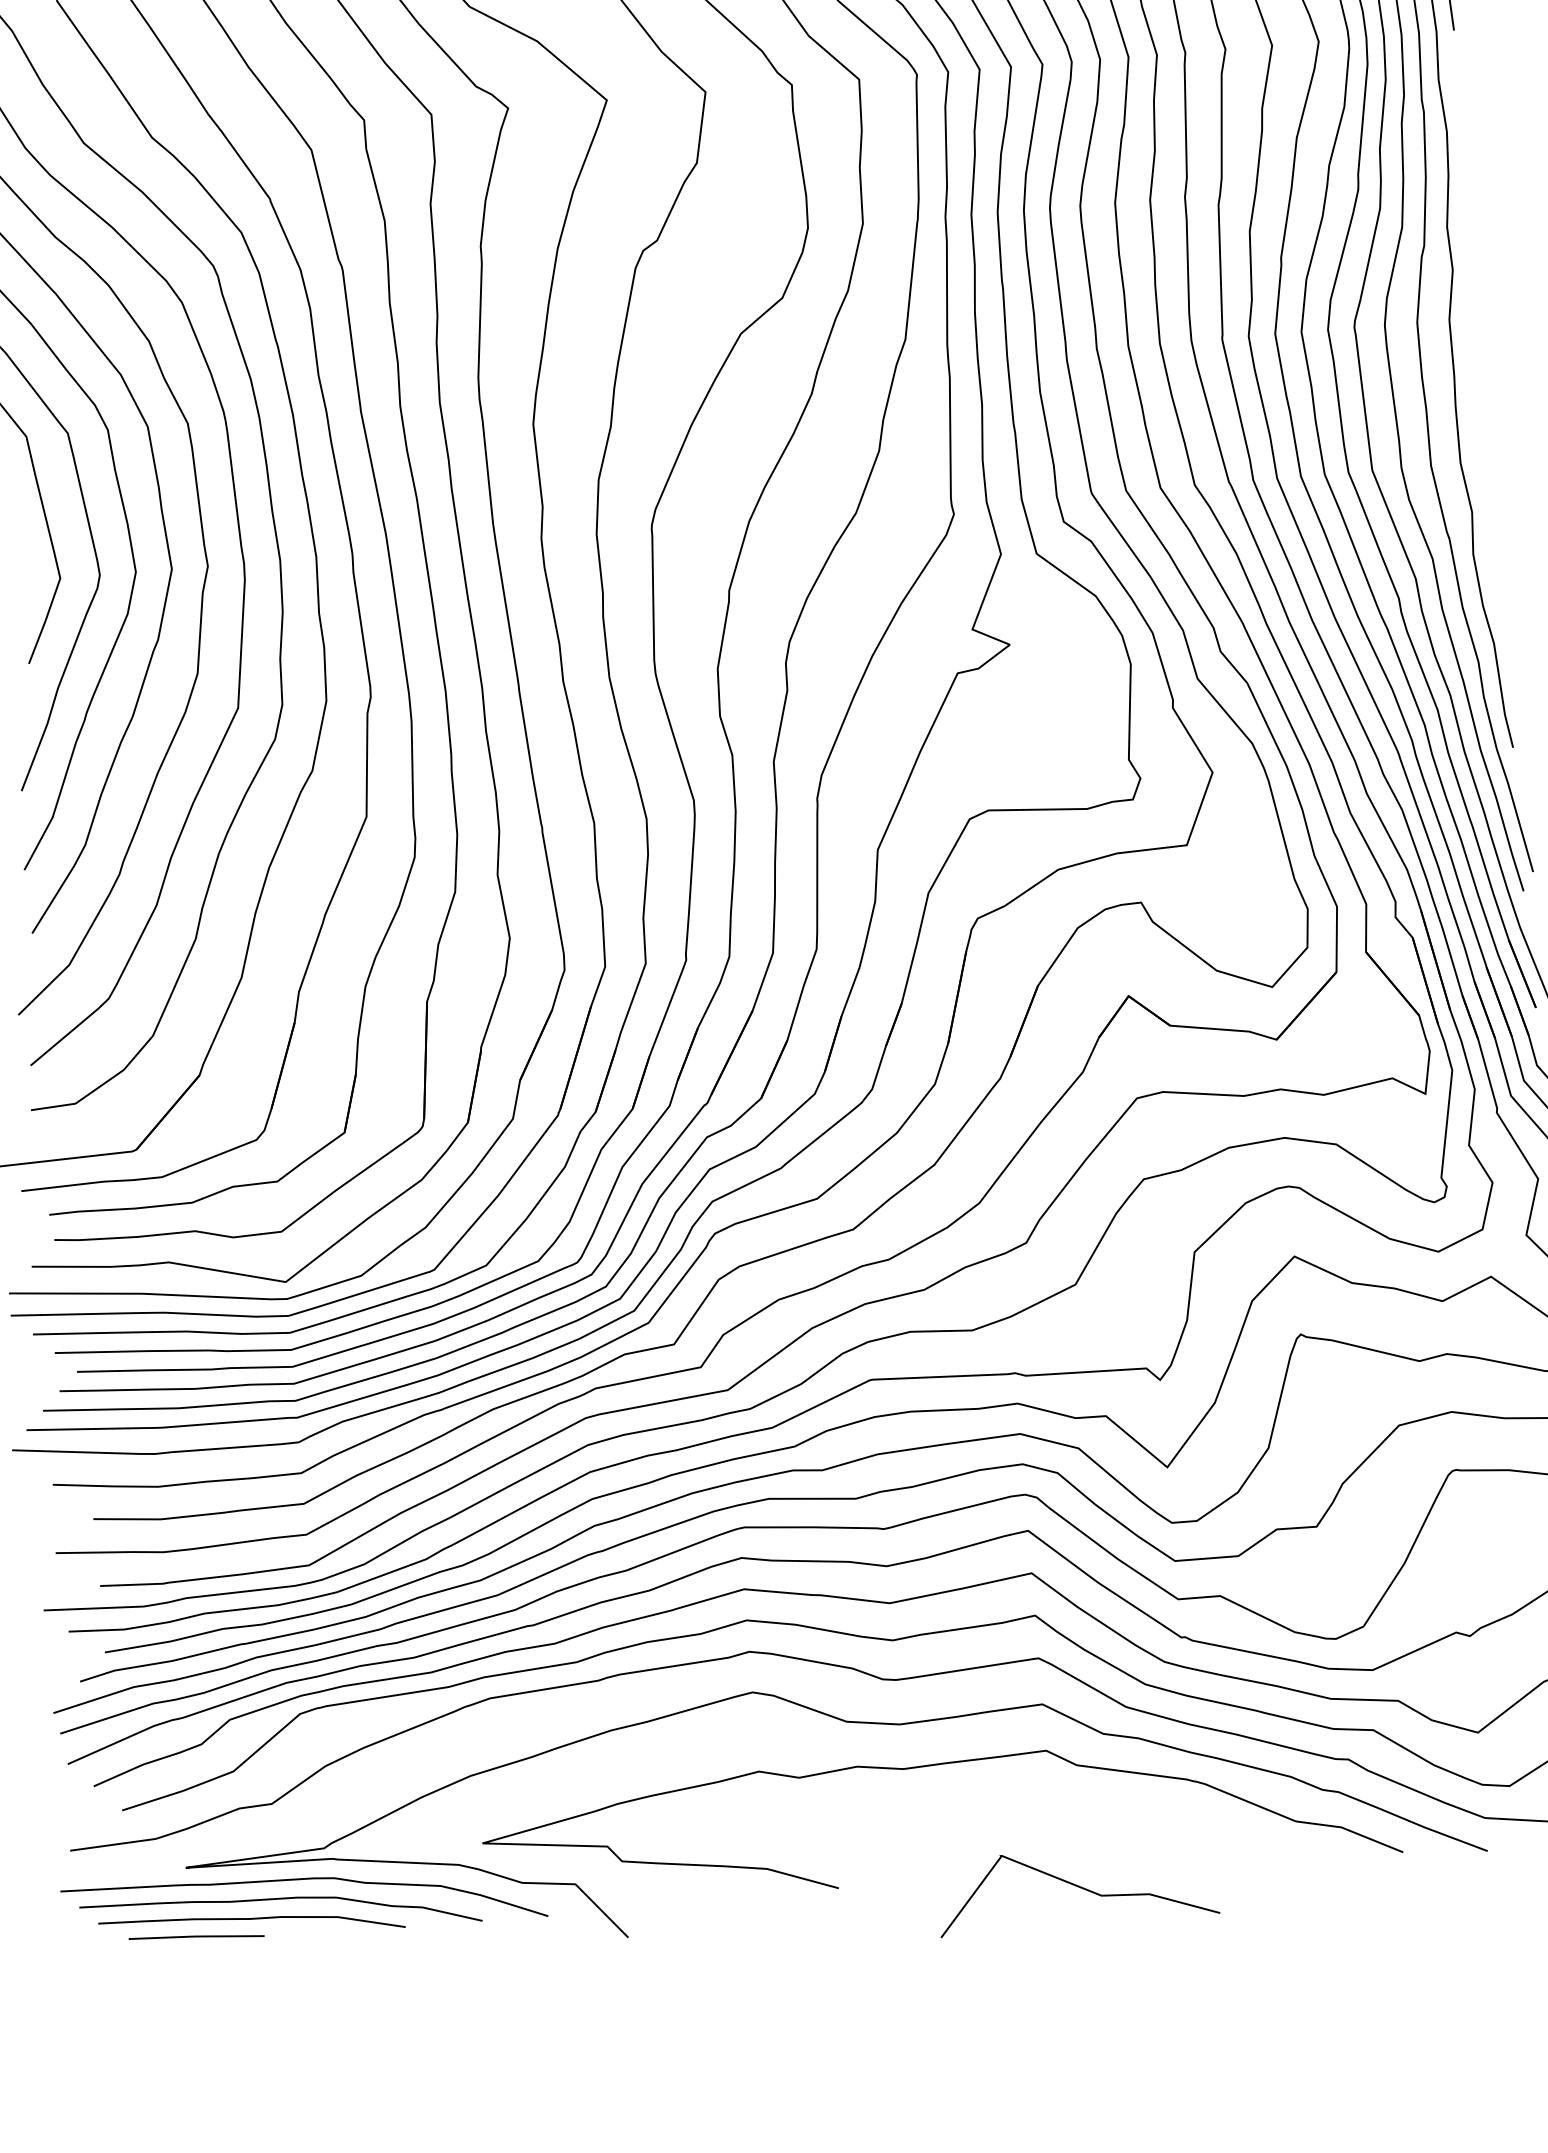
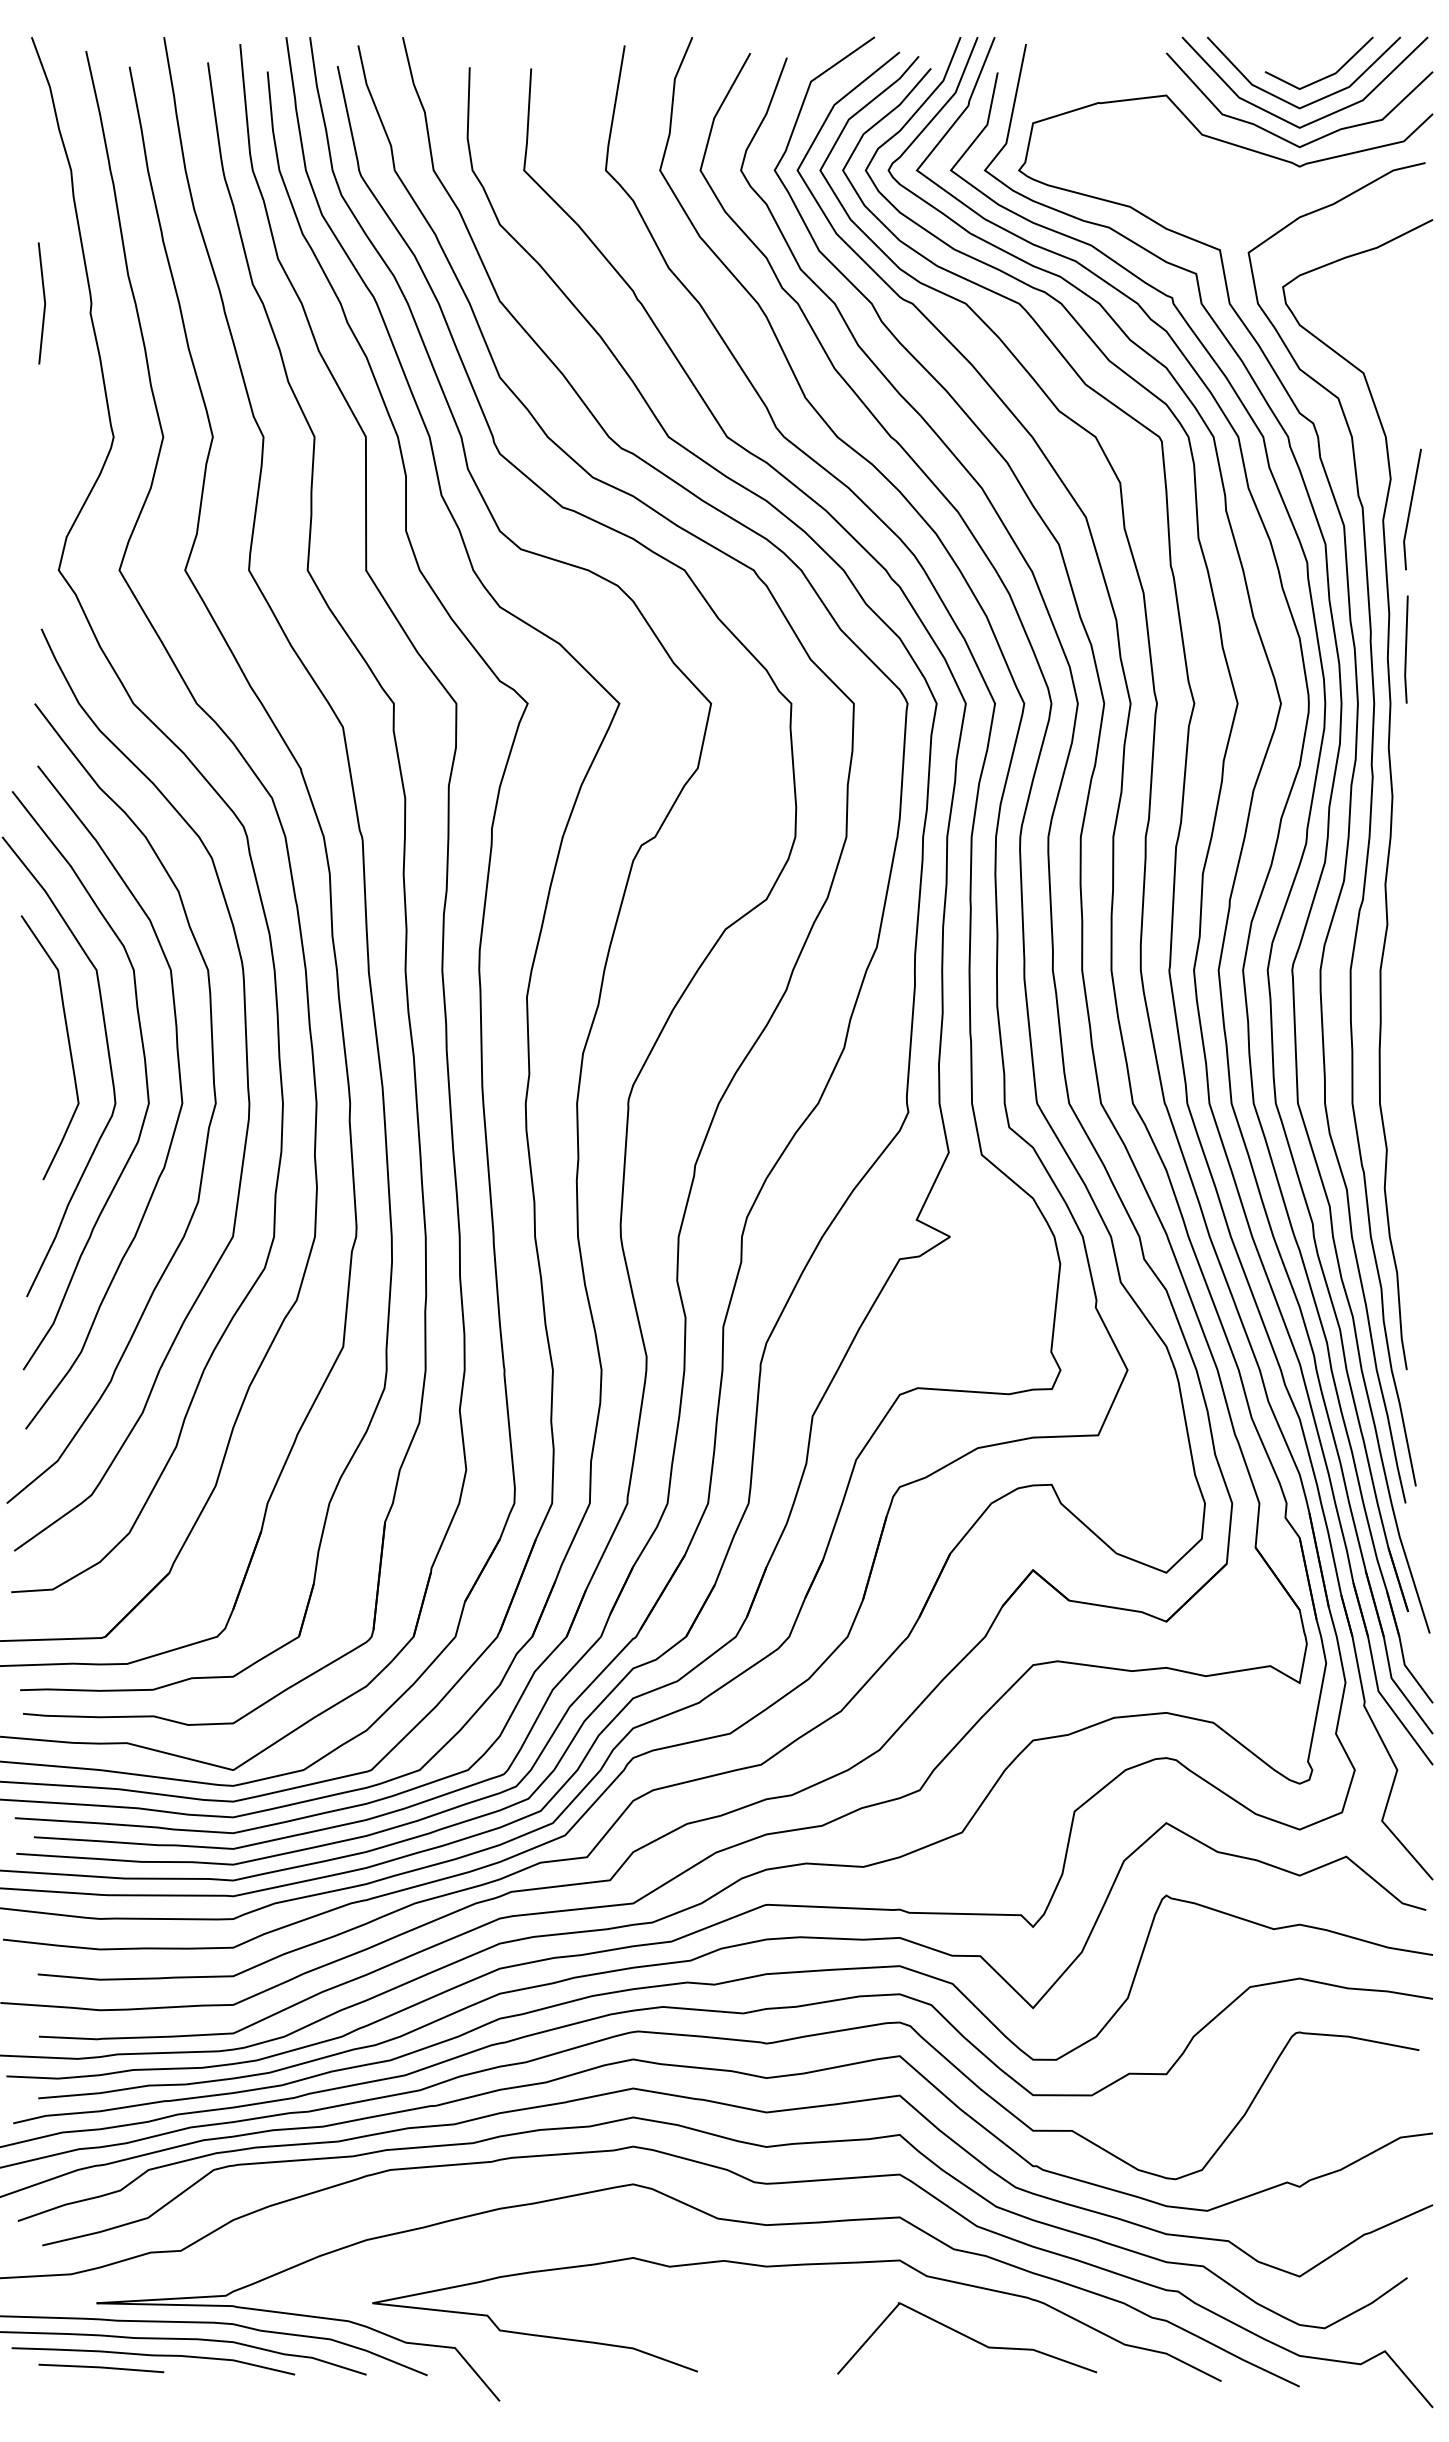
curve: (1077, 1886) -> (967, 2337), moved

